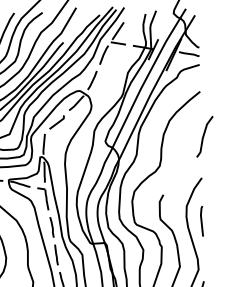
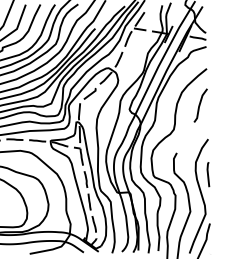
part: (204, 136) -> (200, 105), moved

